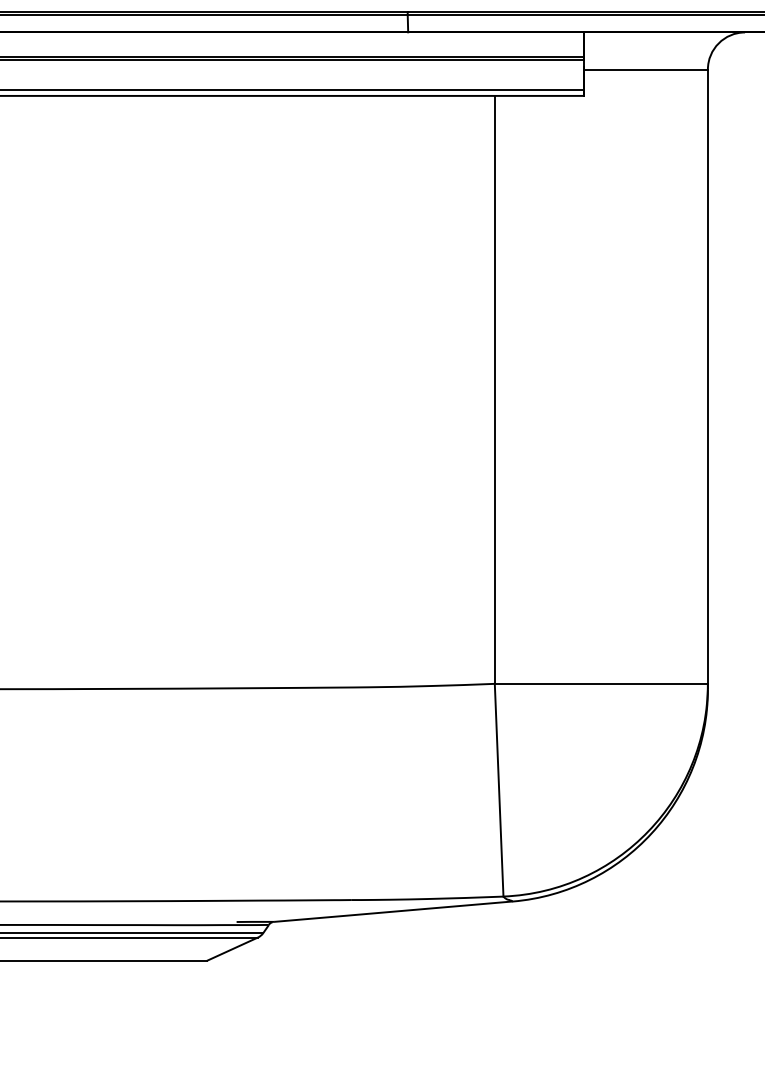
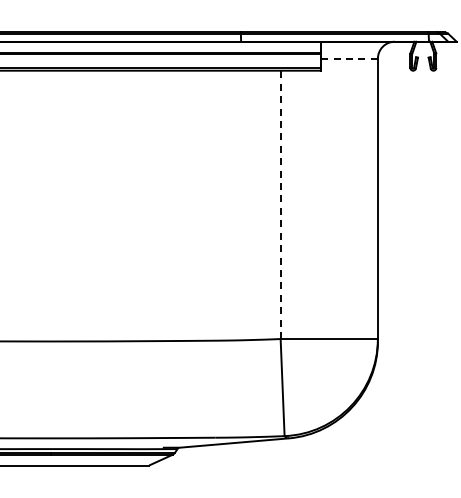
line: (645, 69) -> (349, 58), solid -> dashed
line: (494, 389) -> (280, 204), solid -> dashed

